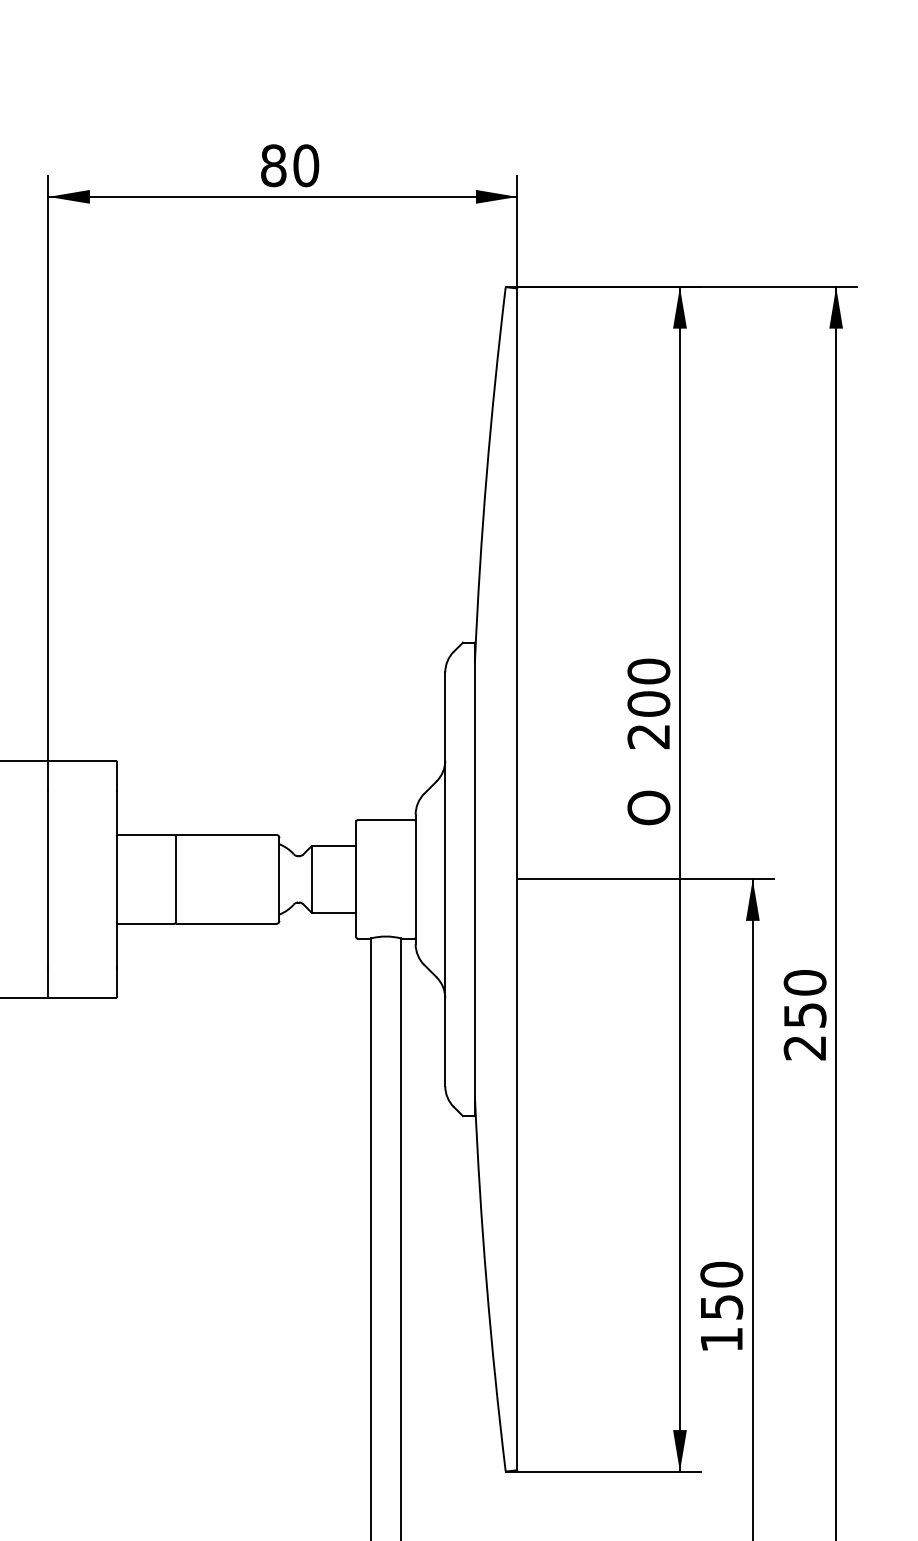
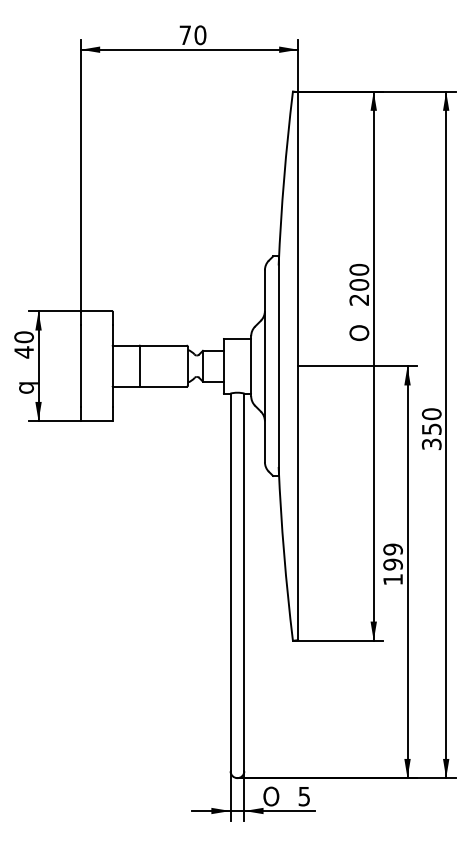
text: (273, 166) -> (185, 35), 80 -> 70
text: (804, 1046) -> (431, 443), 250 -> 350
text: (720, 1289) -> (392, 556), 150 -> 199

